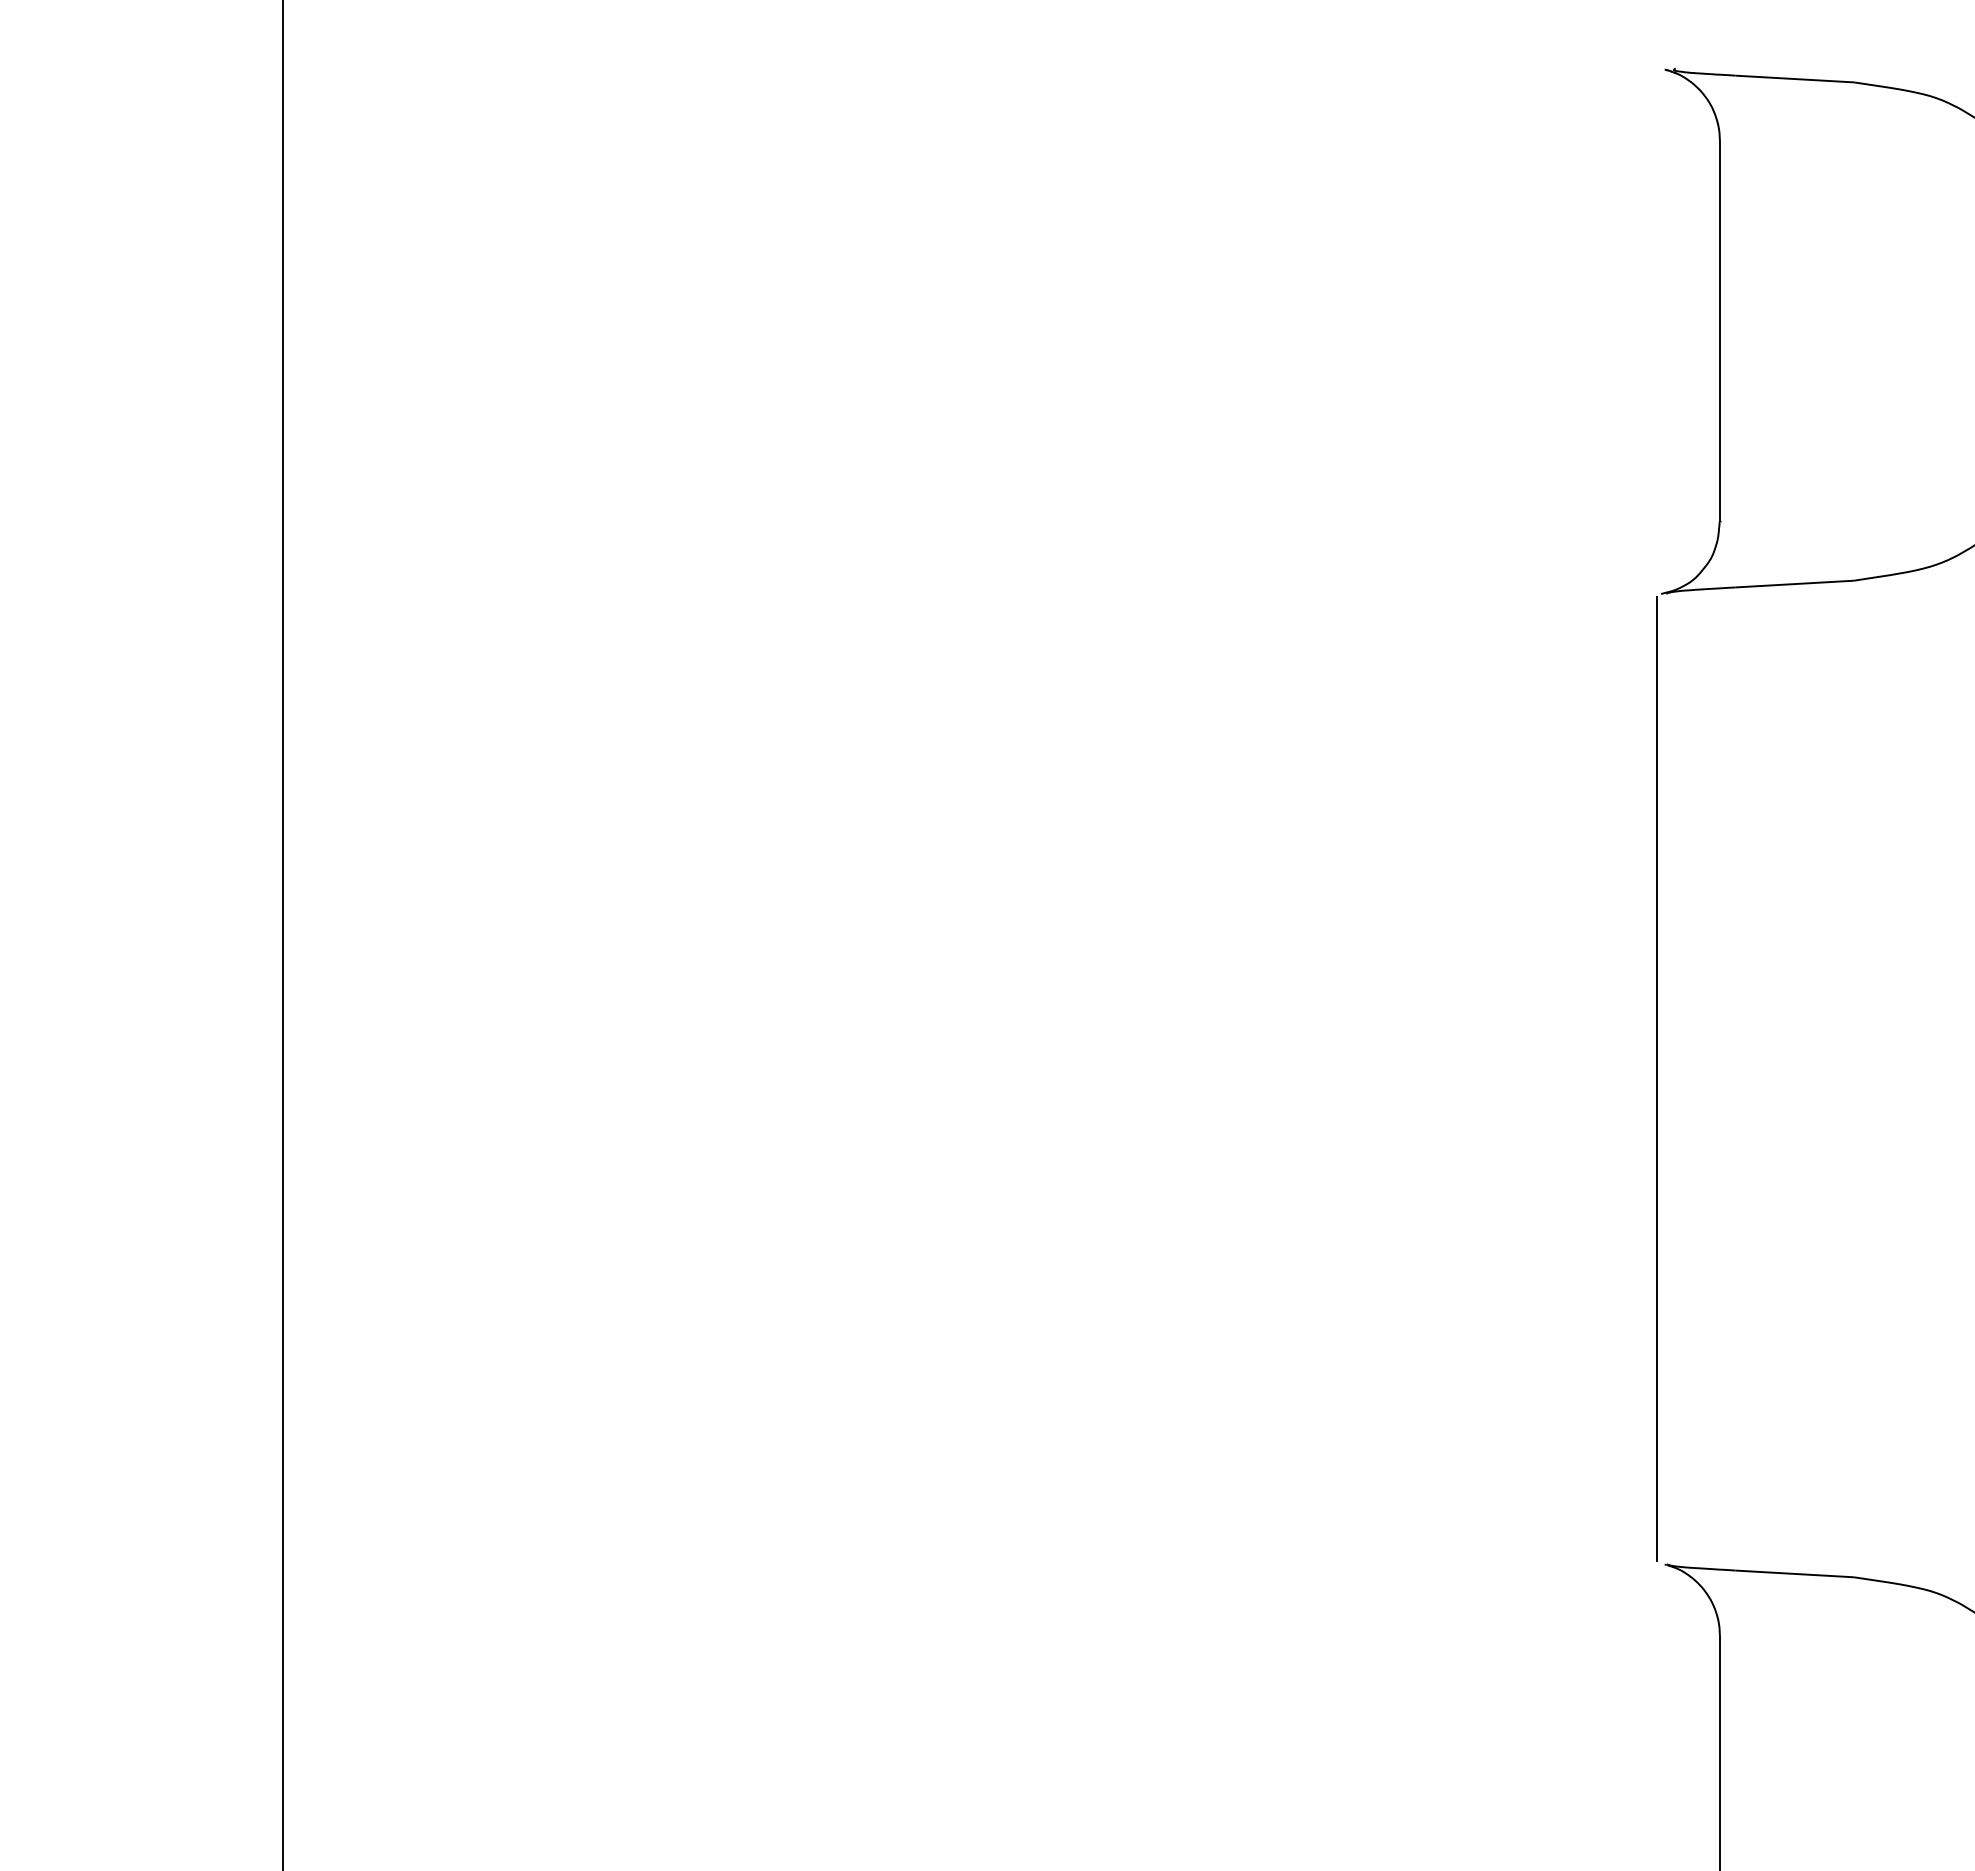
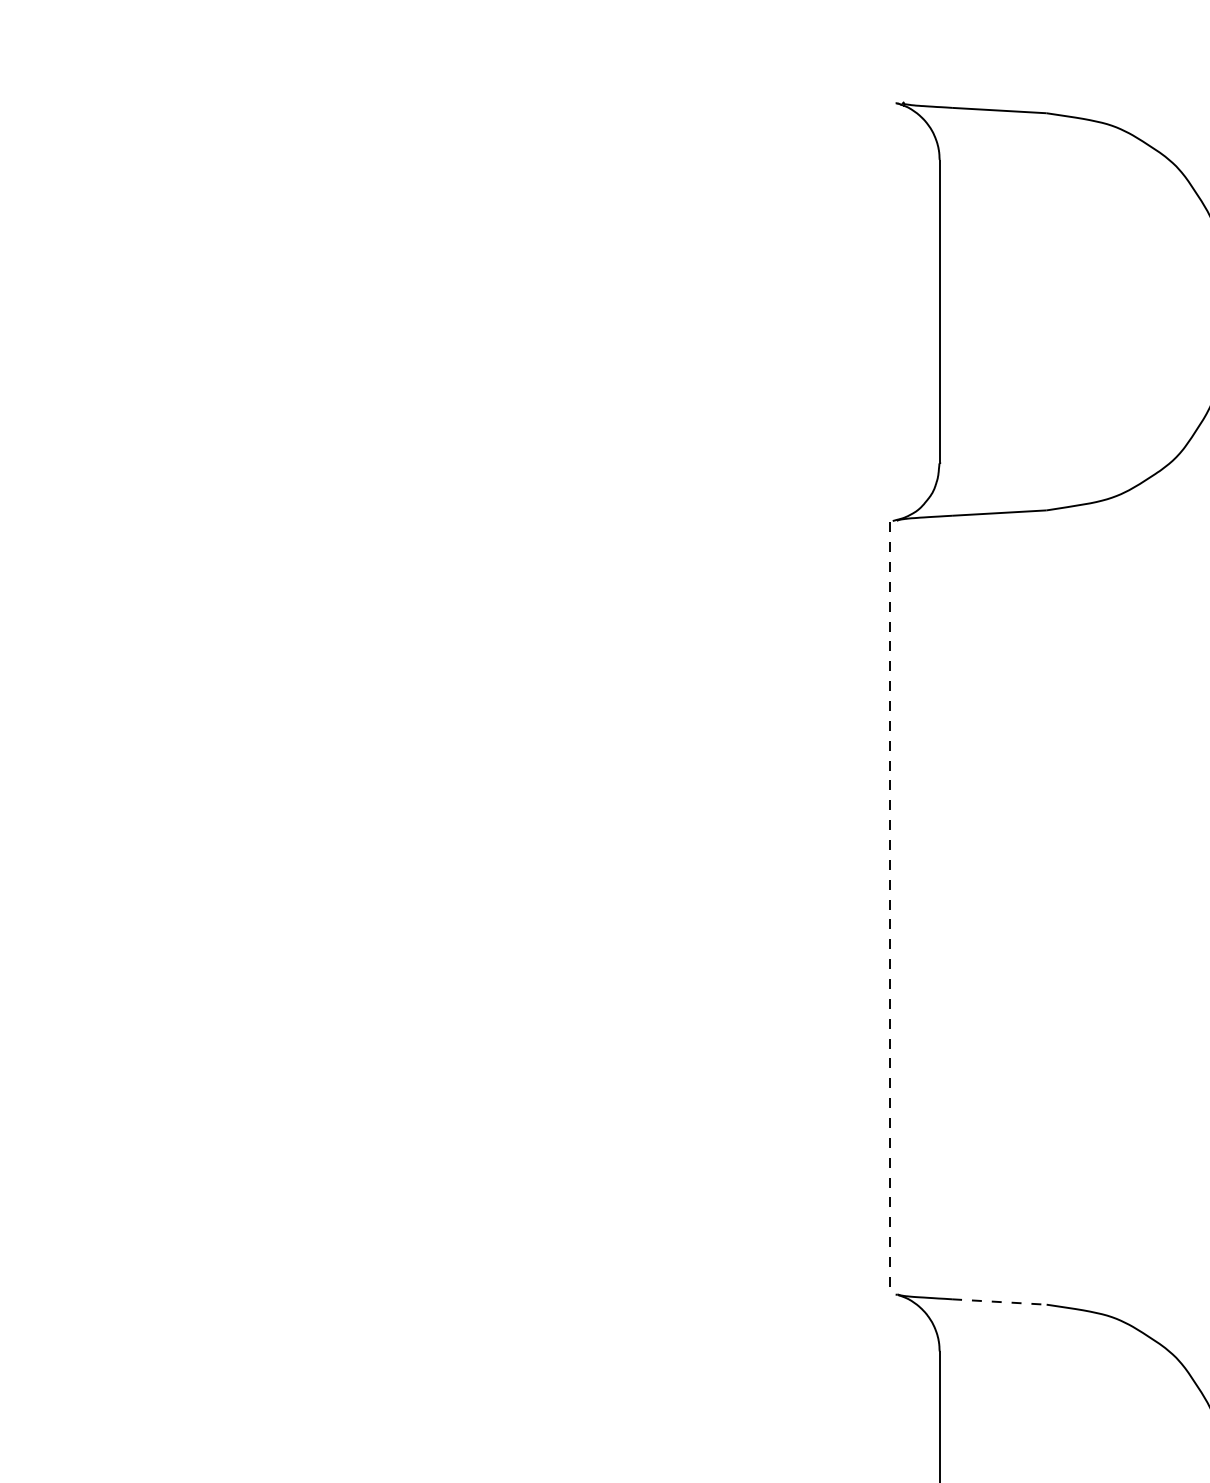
line: (1657, 1079) -> (889, 907), solid -> dashed
line: (1795, 1573) -> (999, 1301), solid -> dashed

